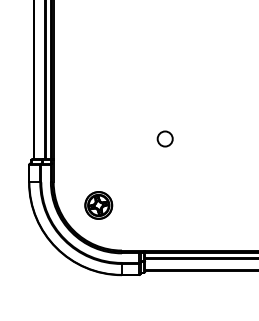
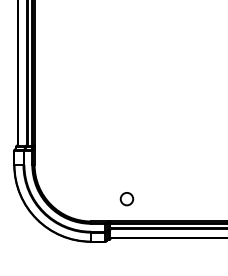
circle: (164, 139) -> (126, 199), moved
part: (98, 205) -> (71, 184), removed

